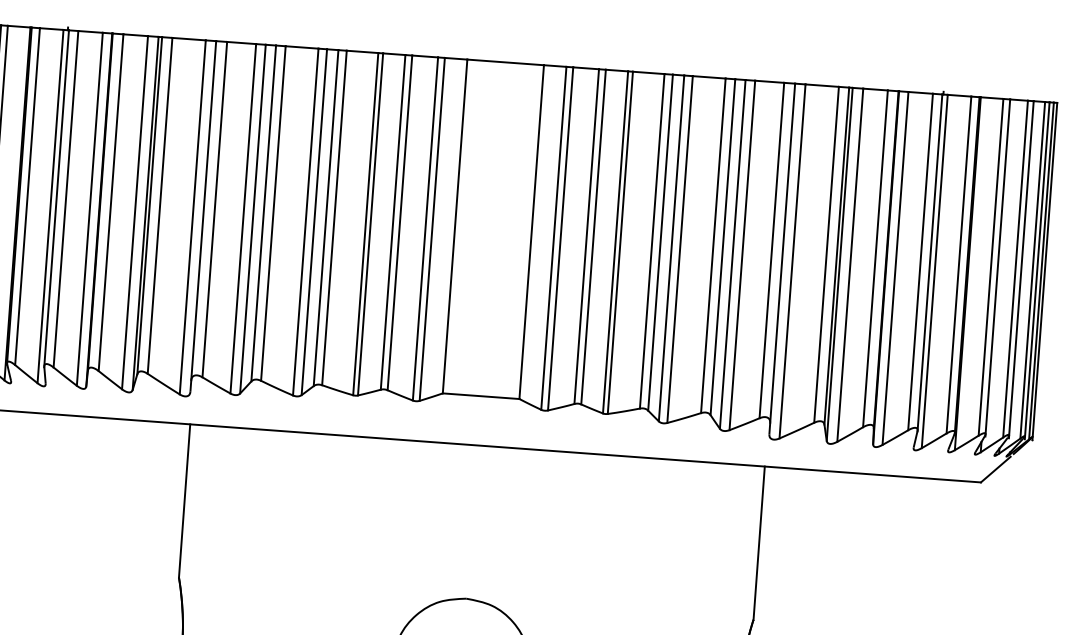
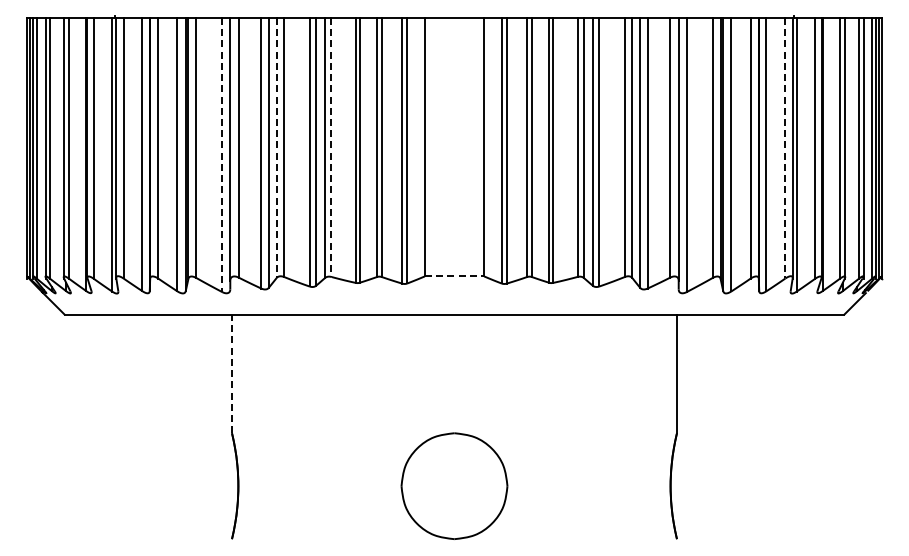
line: (263, 214) -> (276, 148), solid -> dashed
line: (193, 218) -> (222, 155), solid -> dashed
line: (334, 218) -> (331, 147), solid -> dashed
line: (920, 262) -> (785, 148), solid -> dashed
line: (481, 396) -> (454, 276), solid -> dashed
line: (185, 500) -> (232, 373), solid -> dashed

